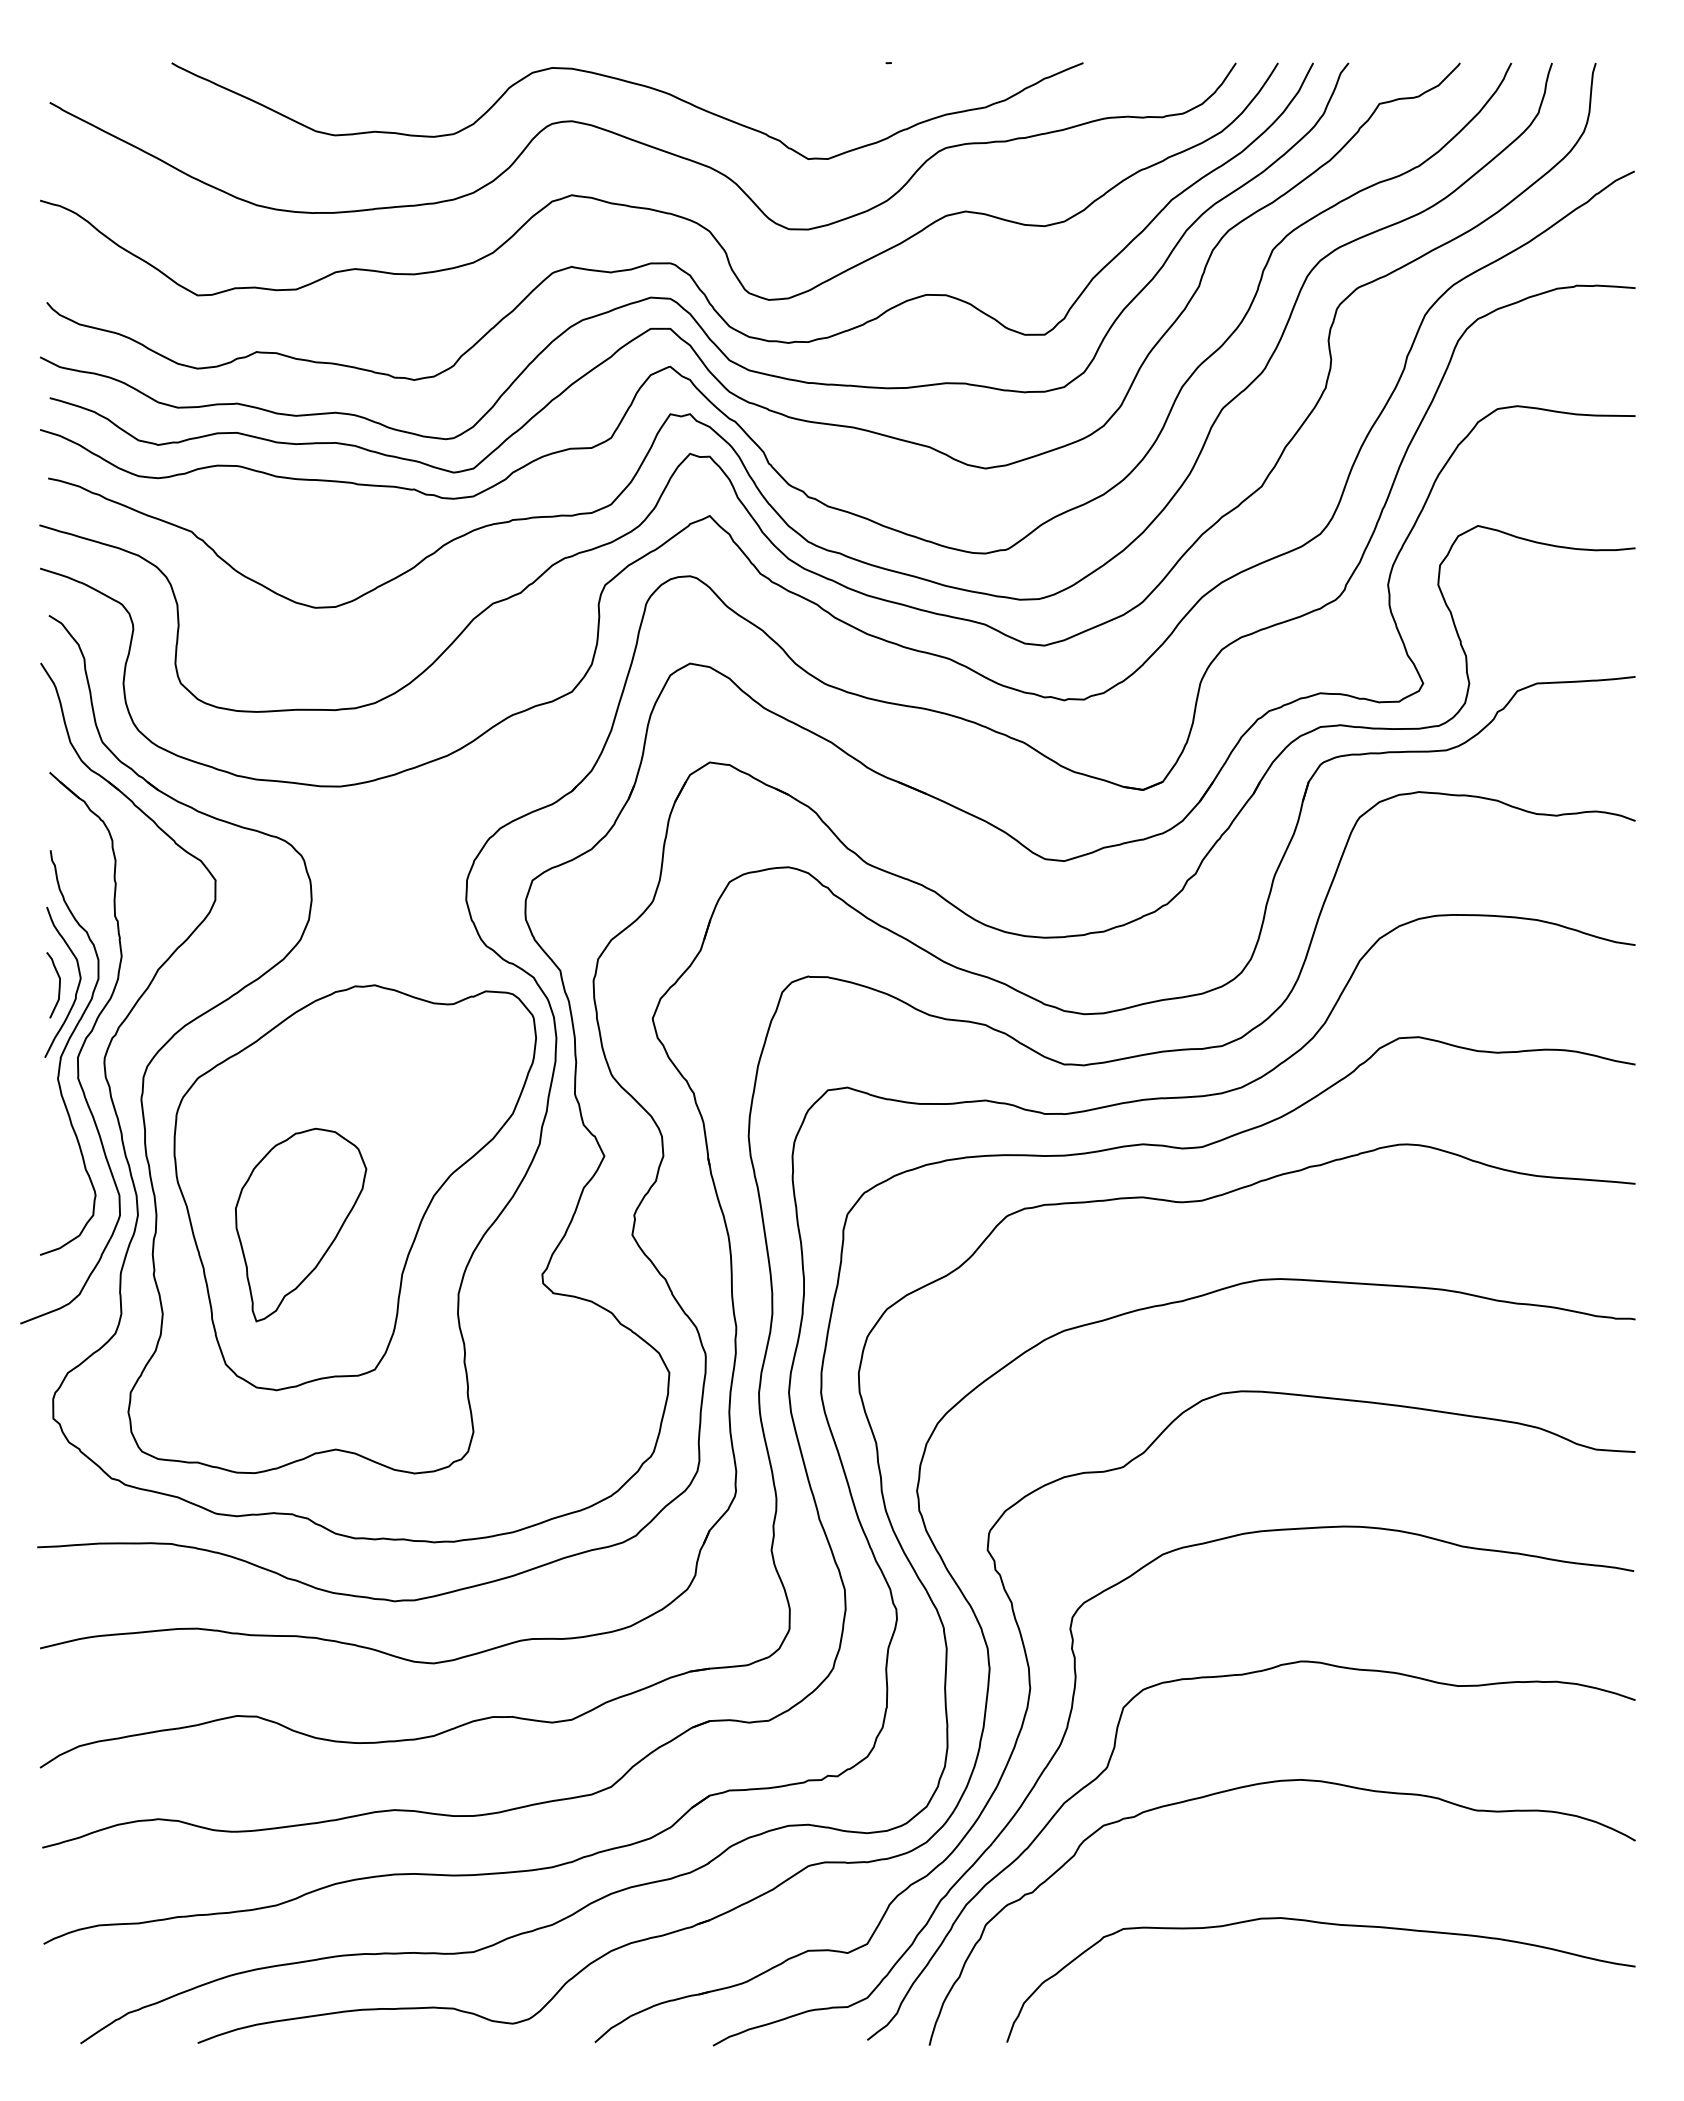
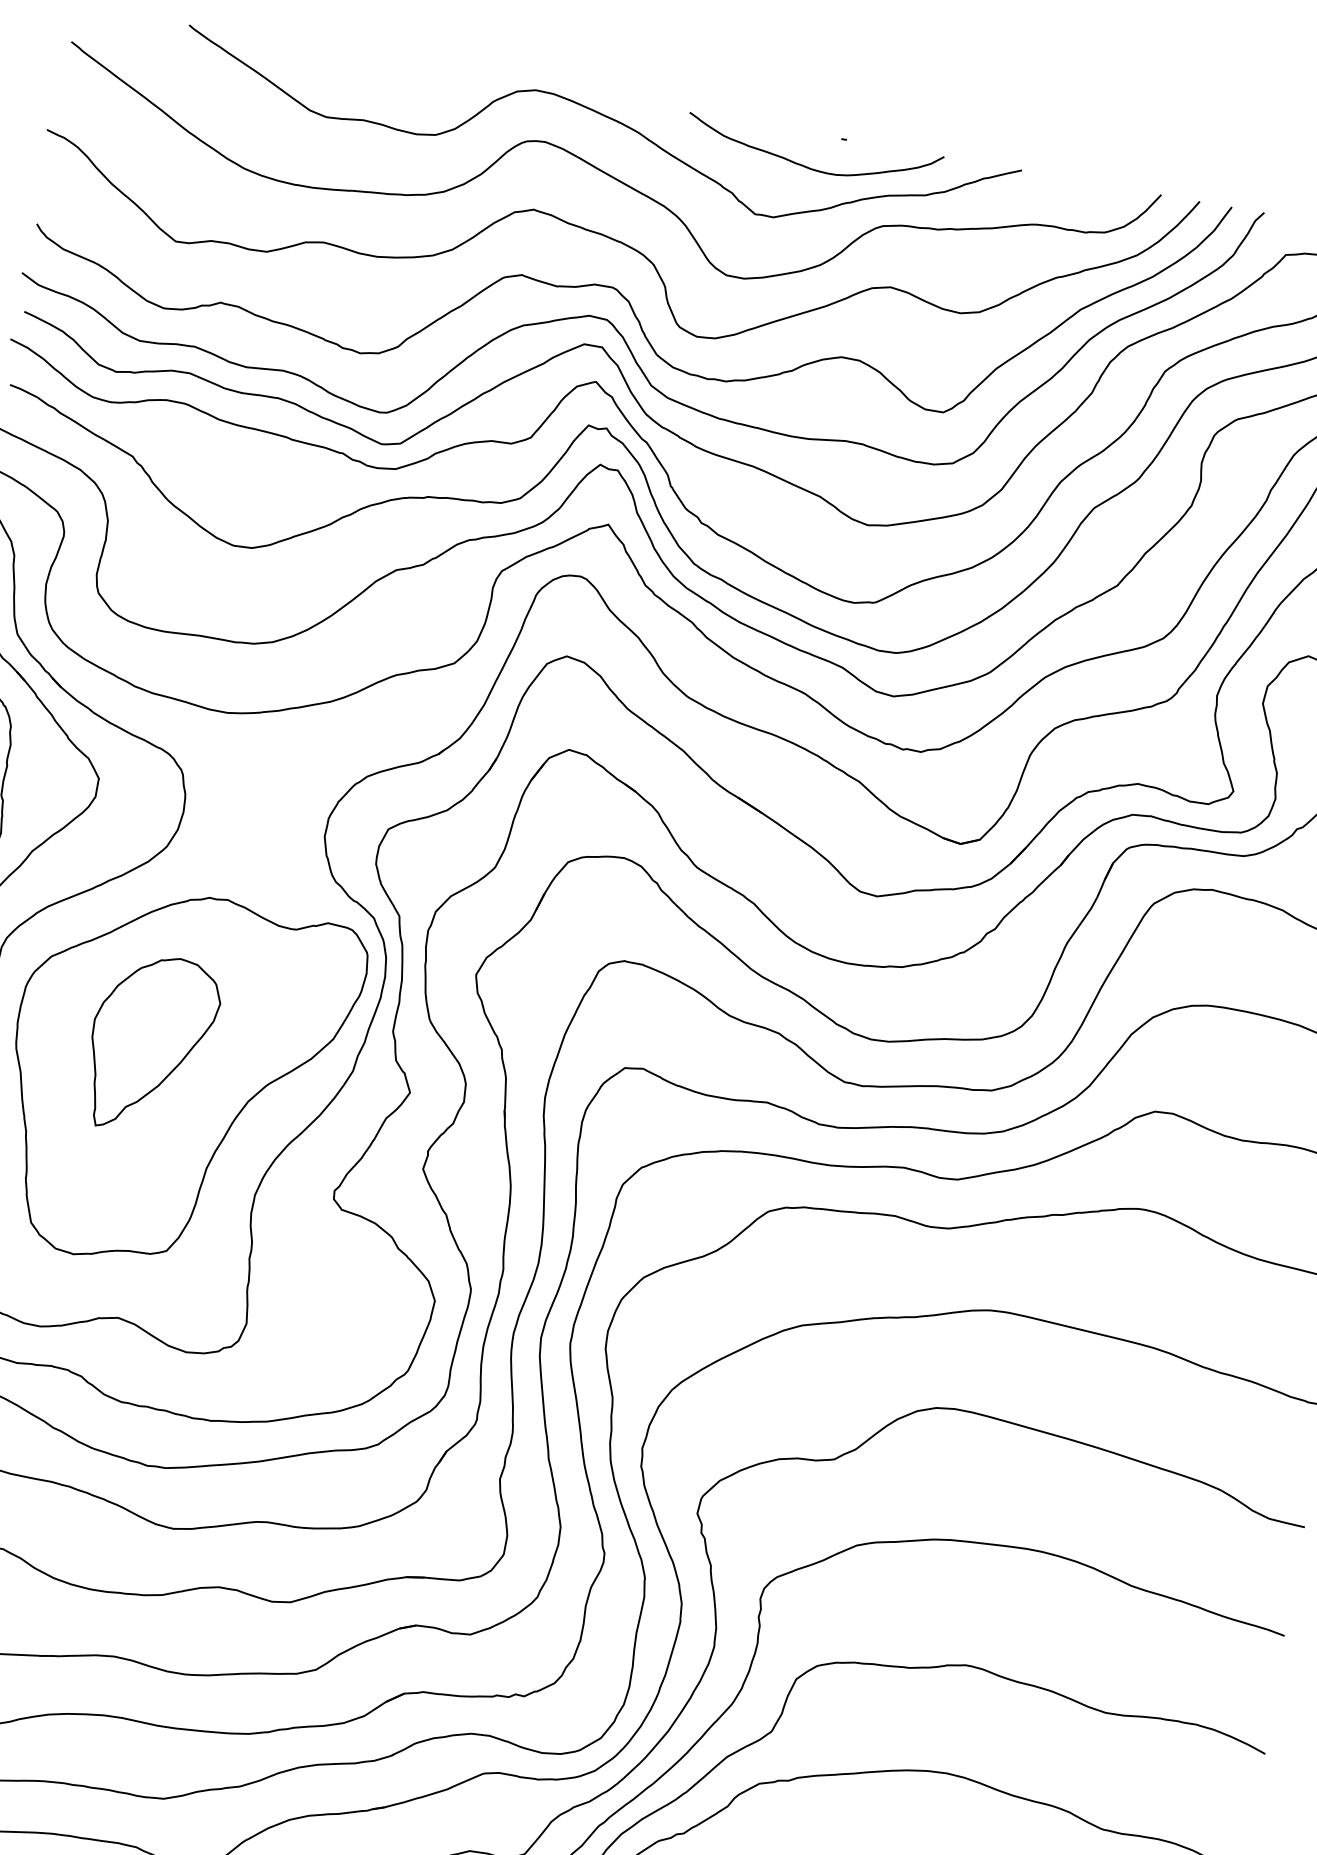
curve: (854, 98) -> (807, 166), added
part: (301, 1225) -> (152, 1045), moved

